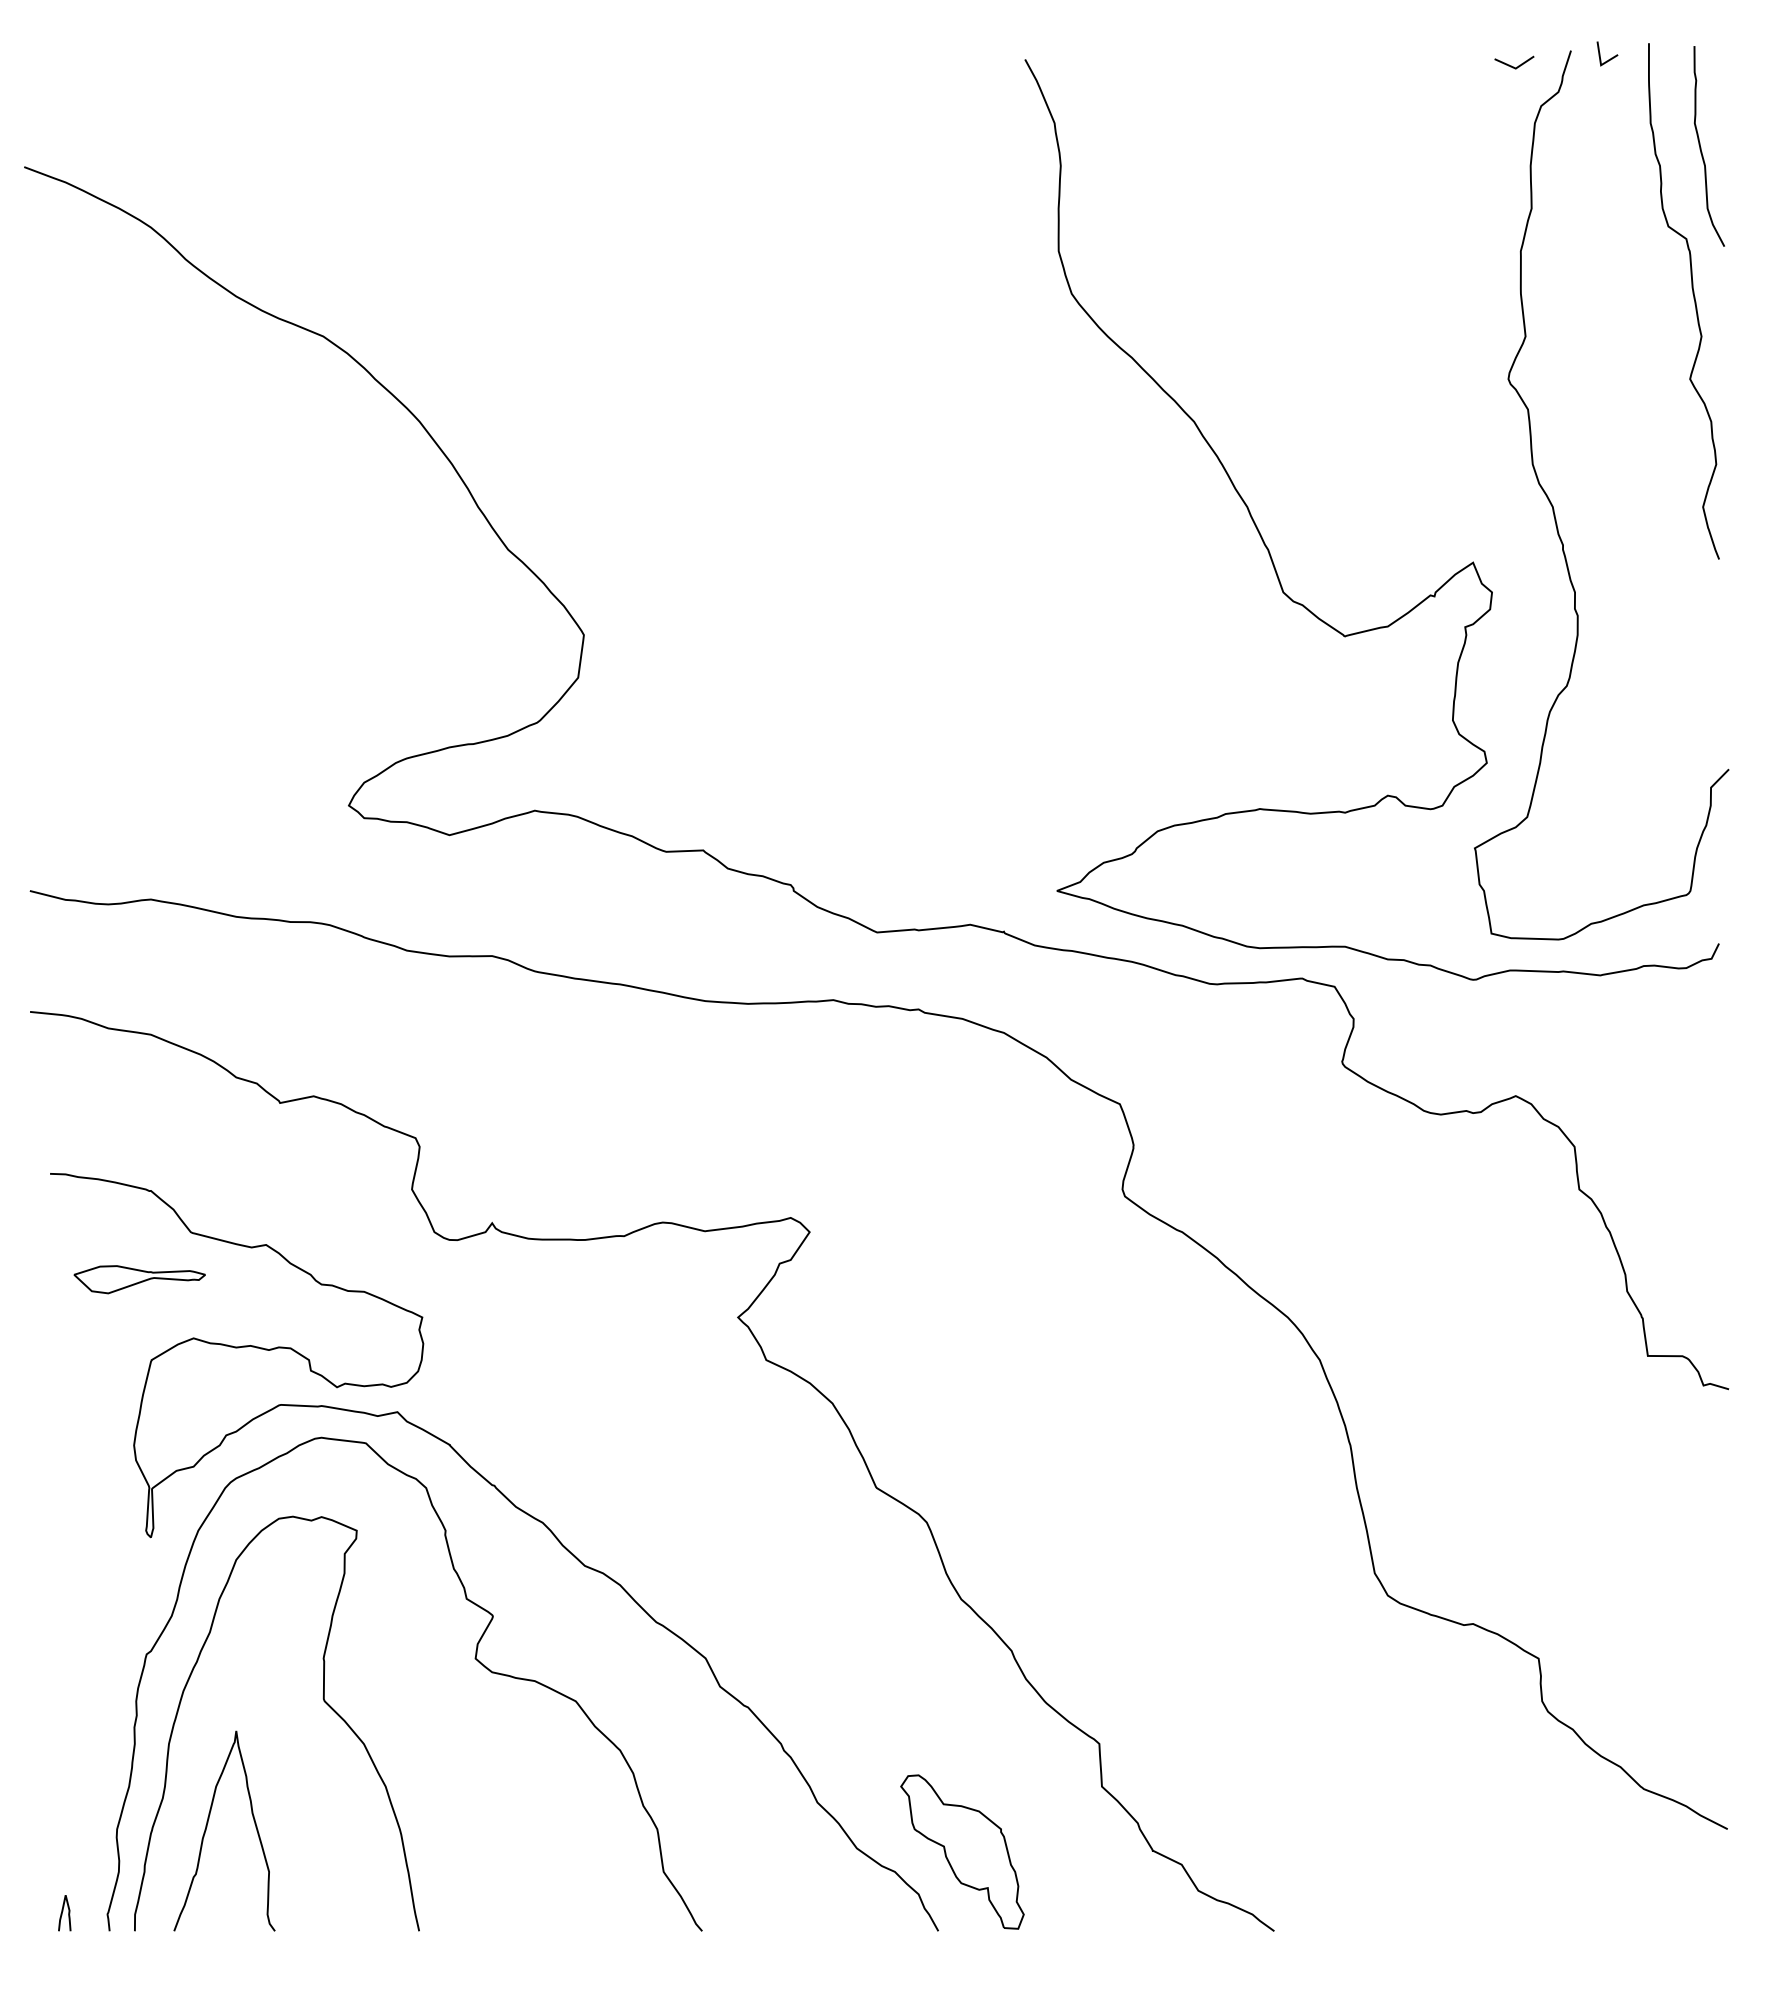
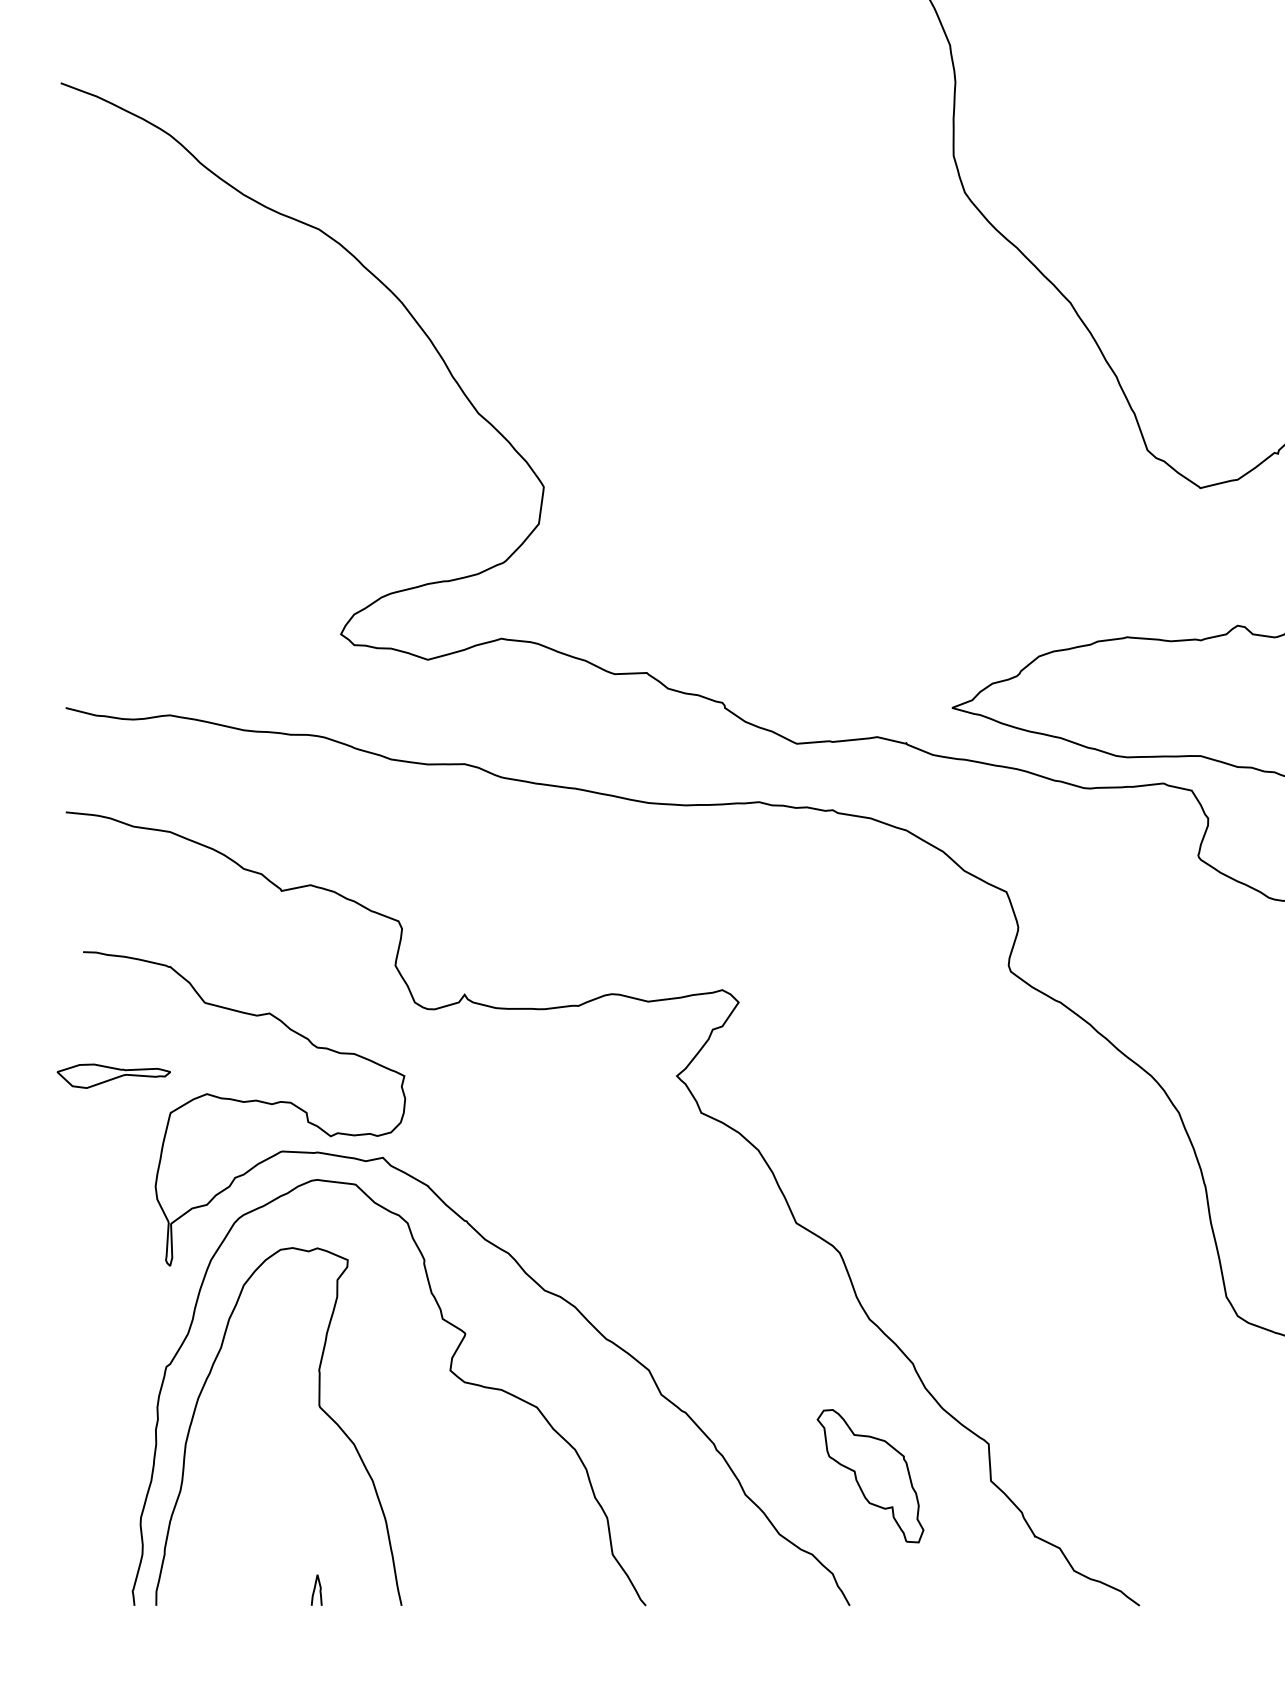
part: (139, 1279) -> (113, 1076), moved
curve: (207, 1827) -> (218, 1516), removed
part: (962, 1851) -> (870, 1475), moved
curve: (62, 1913) -> (314, 1590), moved

